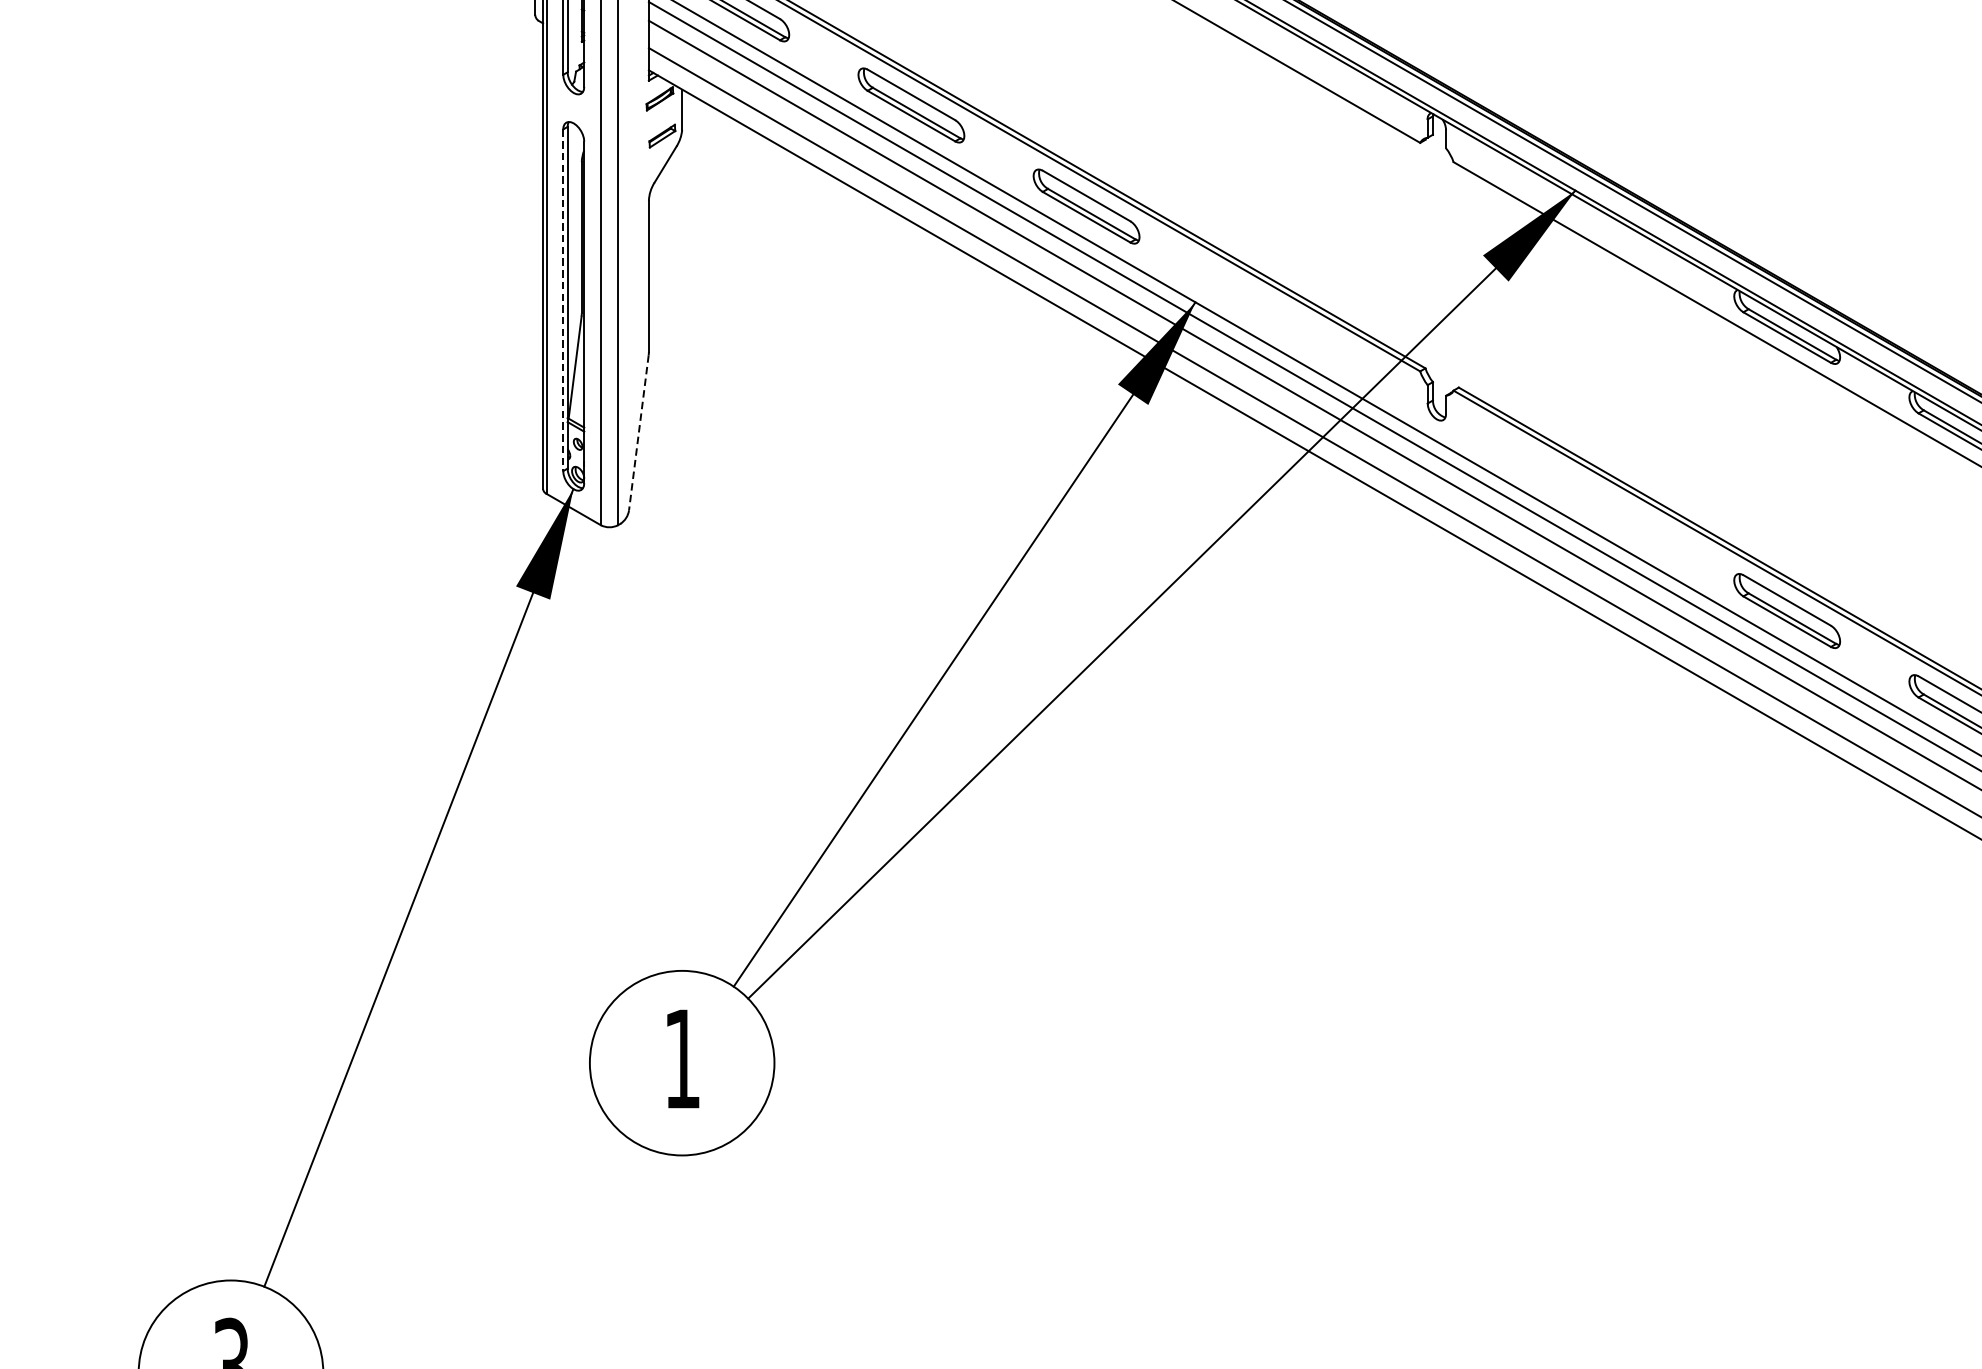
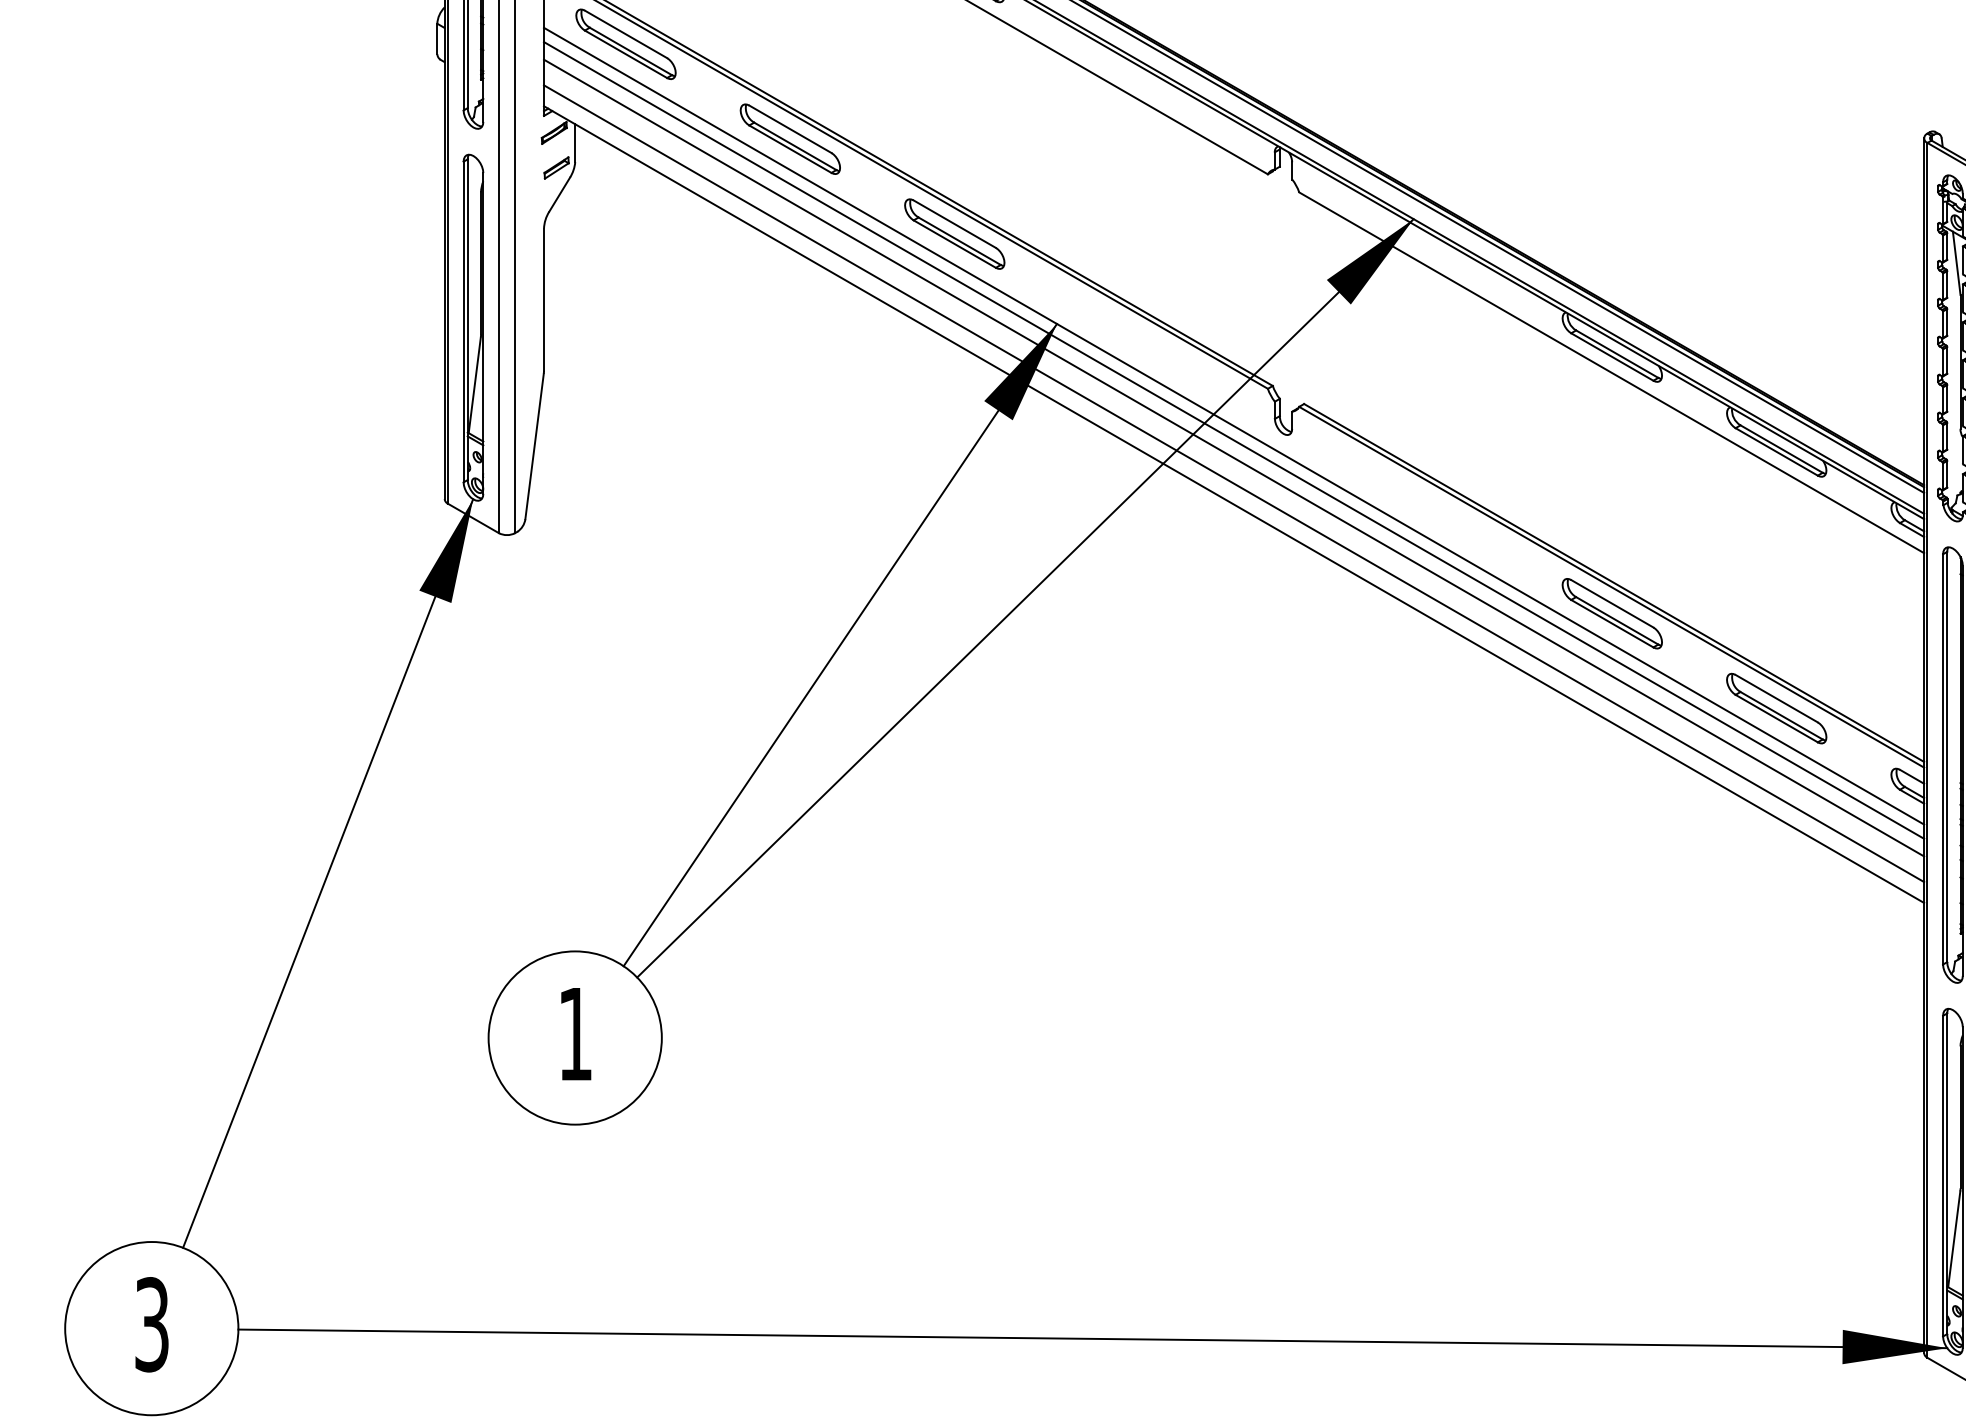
line: (563, 300) -> (463, 322), dashed -> solid
line: (638, 432) -> (534, 446), dashed -> solid

